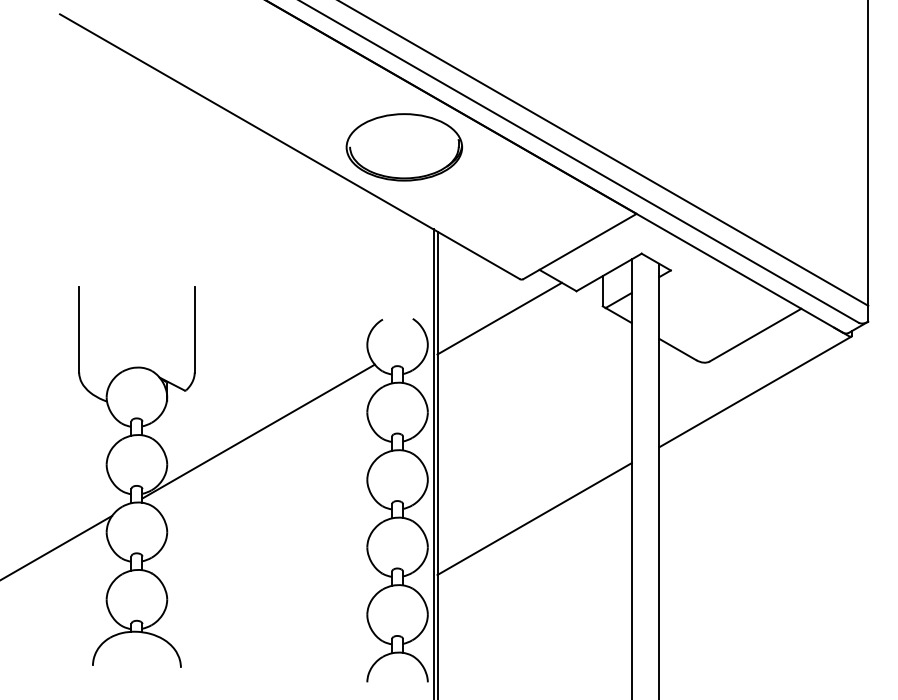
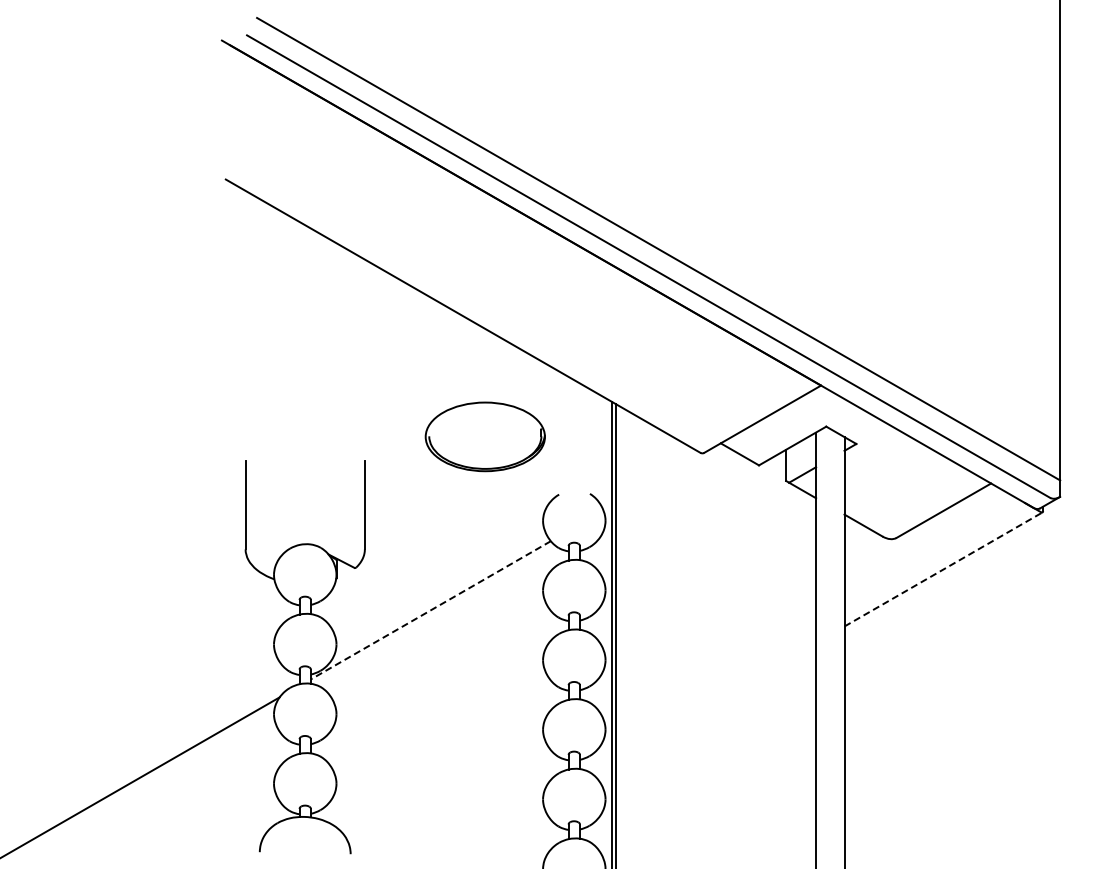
part: (403, 146) -> (484, 436), moved
line: (499, 318) -> (679, 493), removed
line: (755, 392) -> (943, 569), solid -> dashed
line: (258, 431) -> (430, 610), solid -> dashed
line: (534, 518) -> (715, 700), removed

